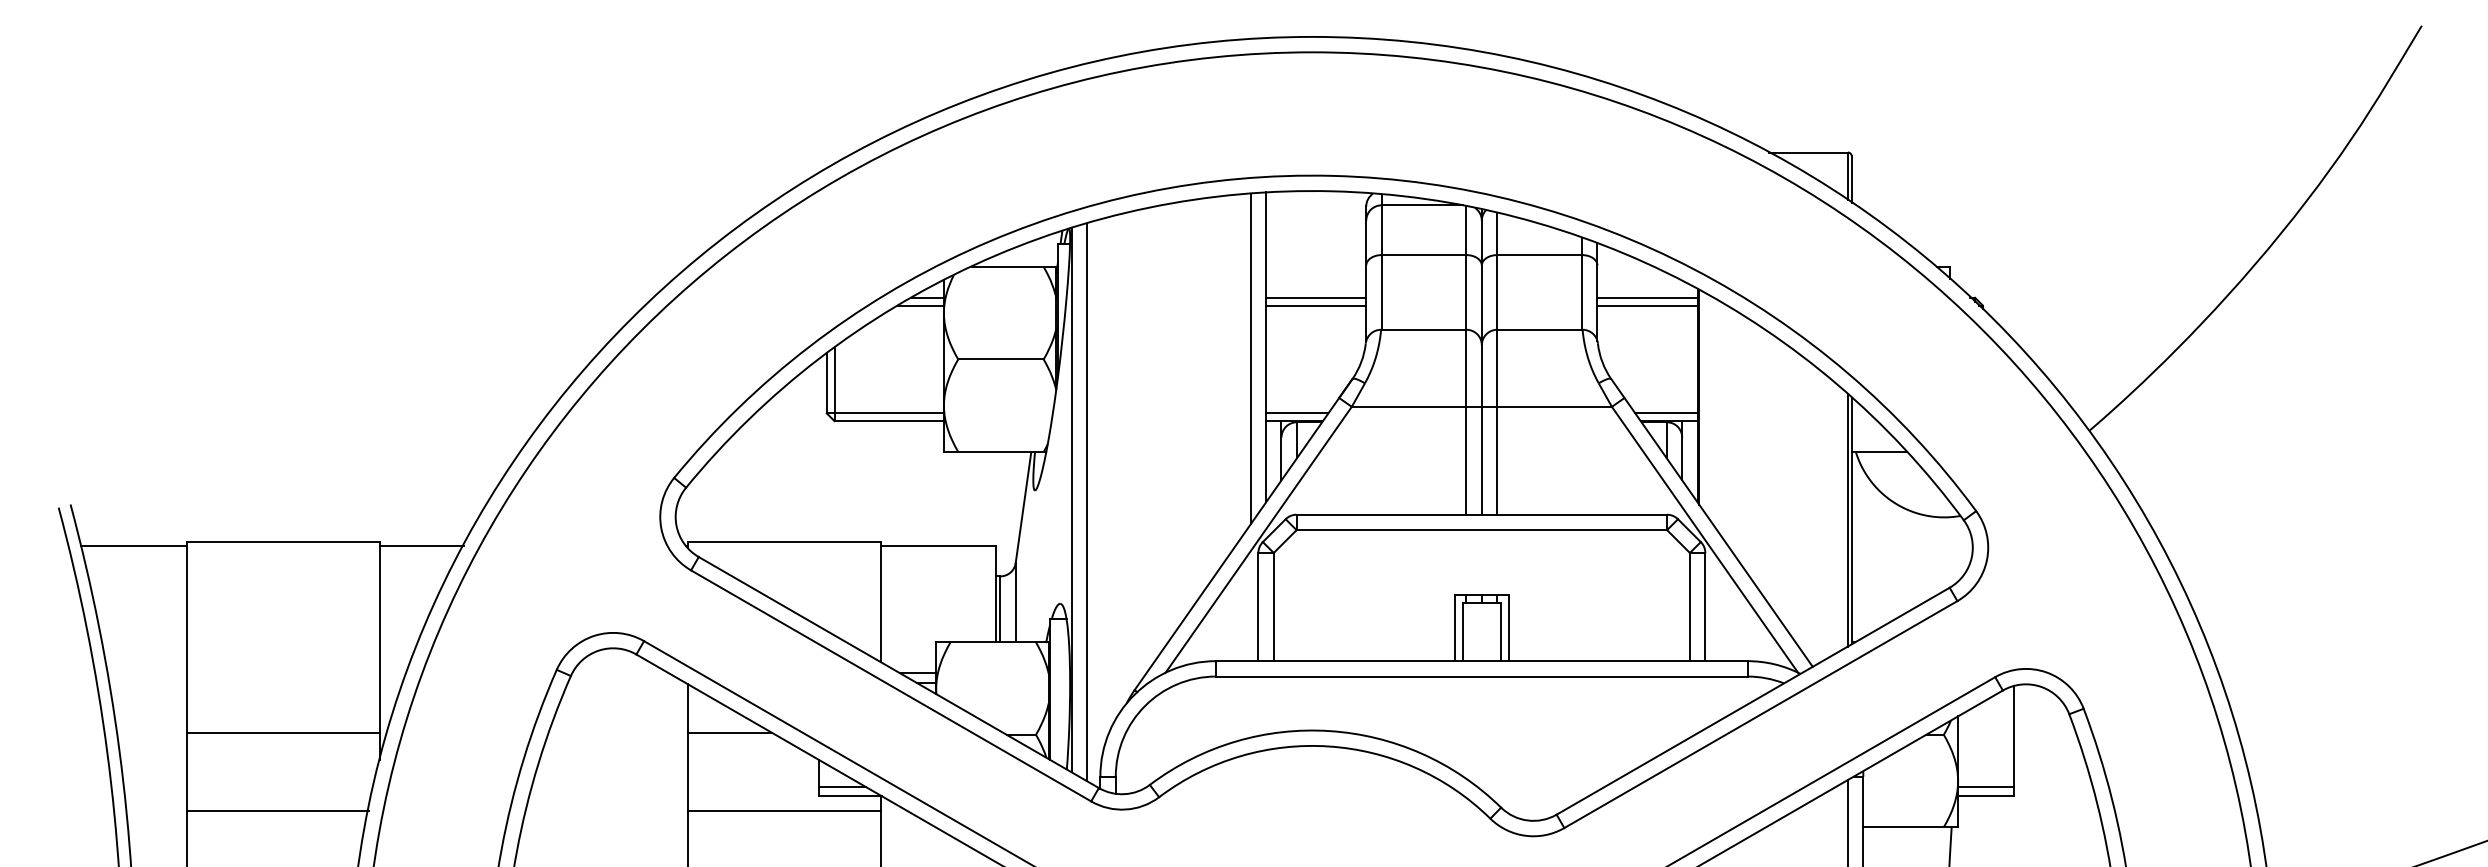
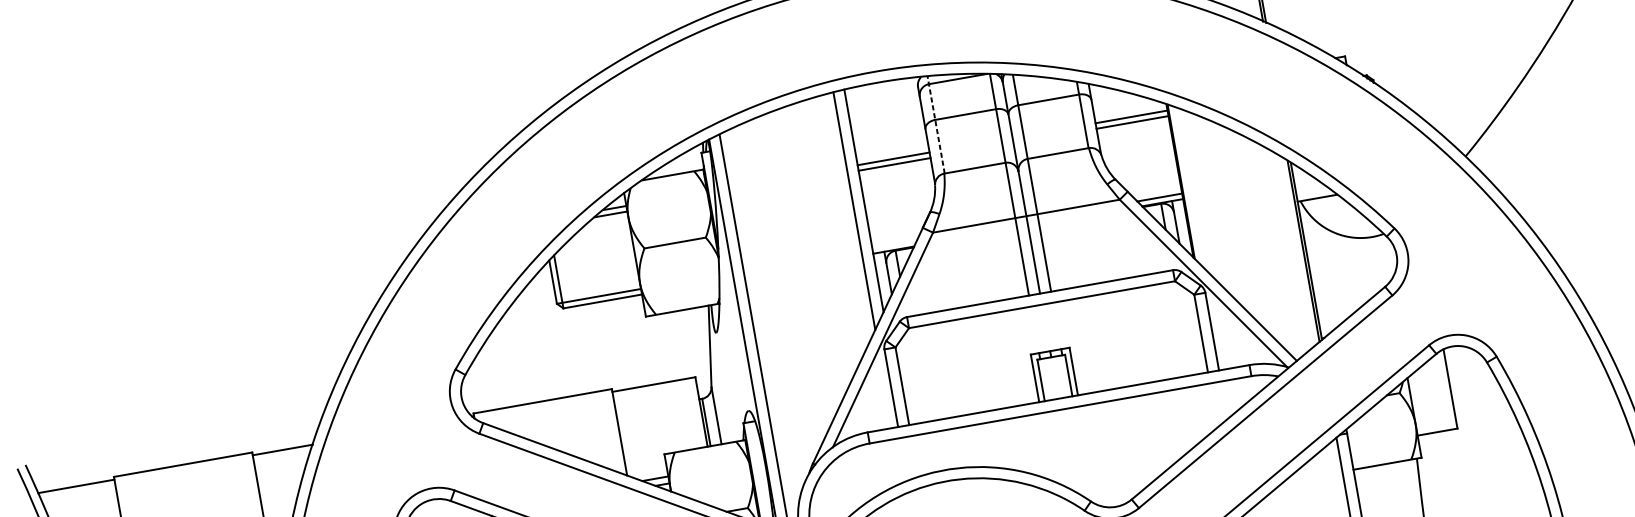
line: (1381, 262) -> (936, 125), solid -> dashed
line: (1297, 413) -> (894, 244), removed
line: (1985, 786) -> (1436, 424), removed

